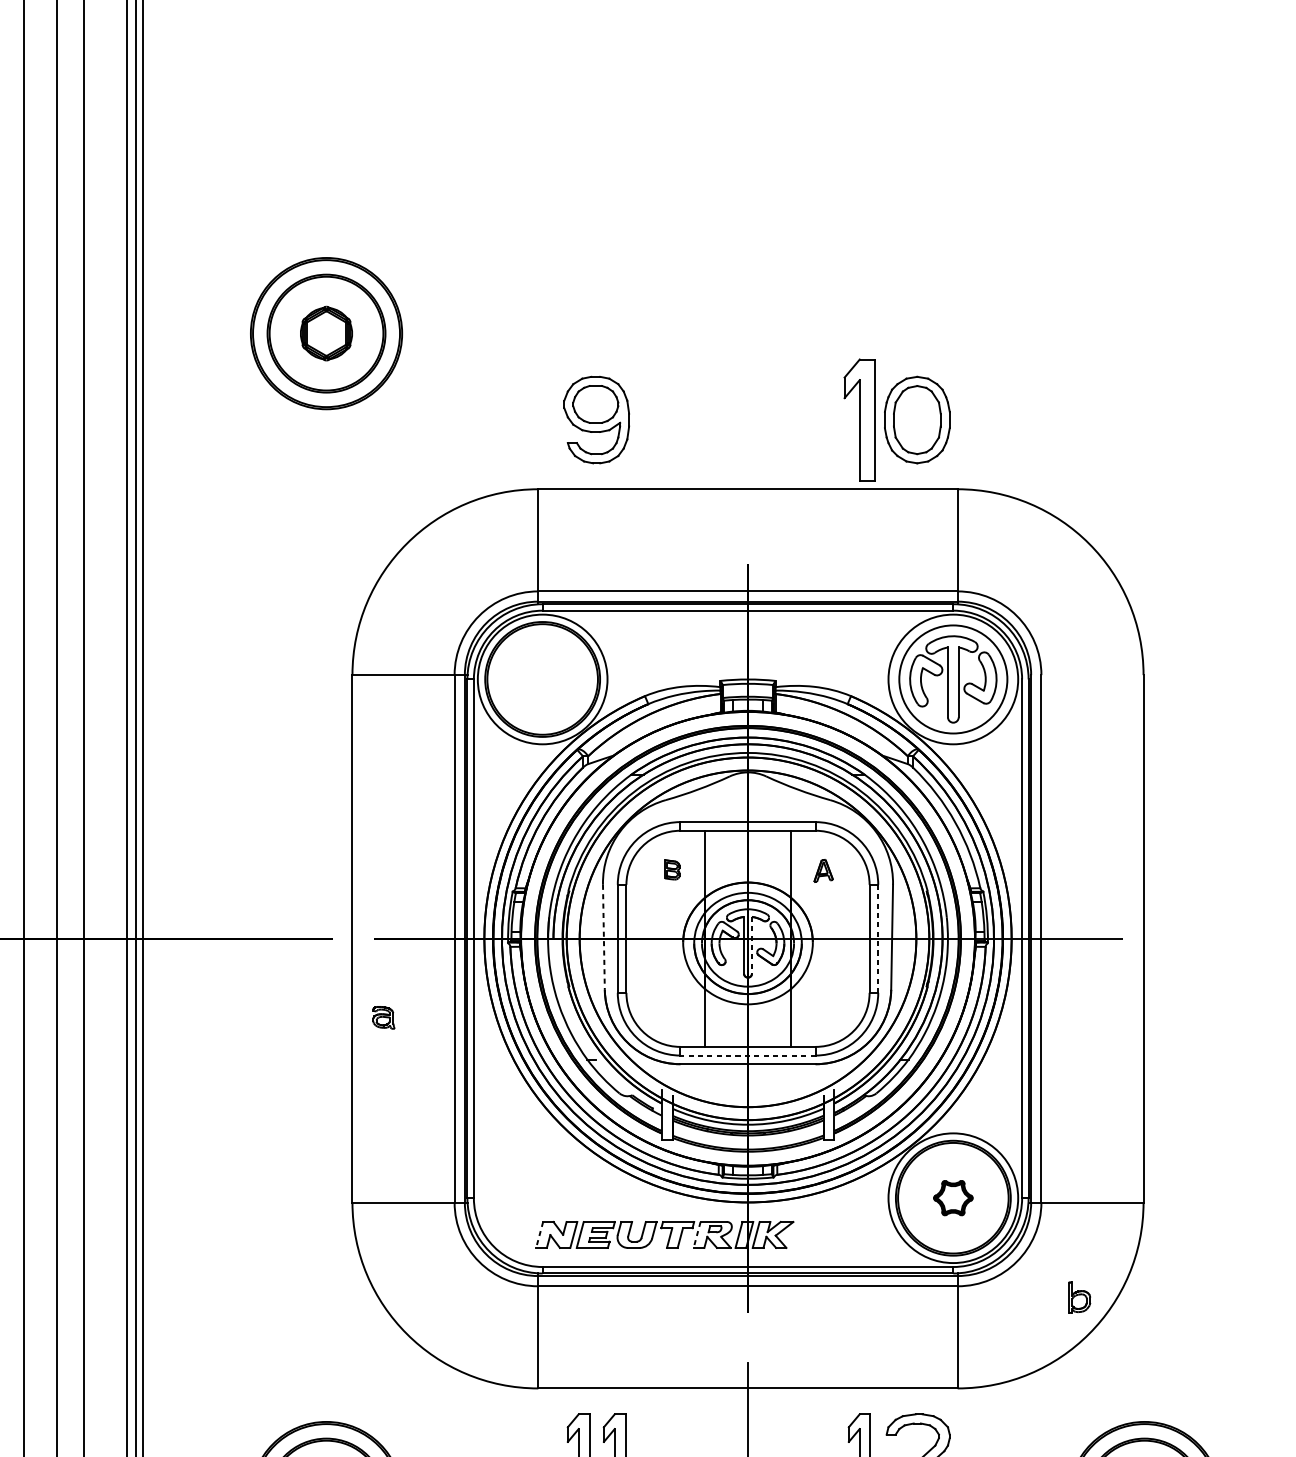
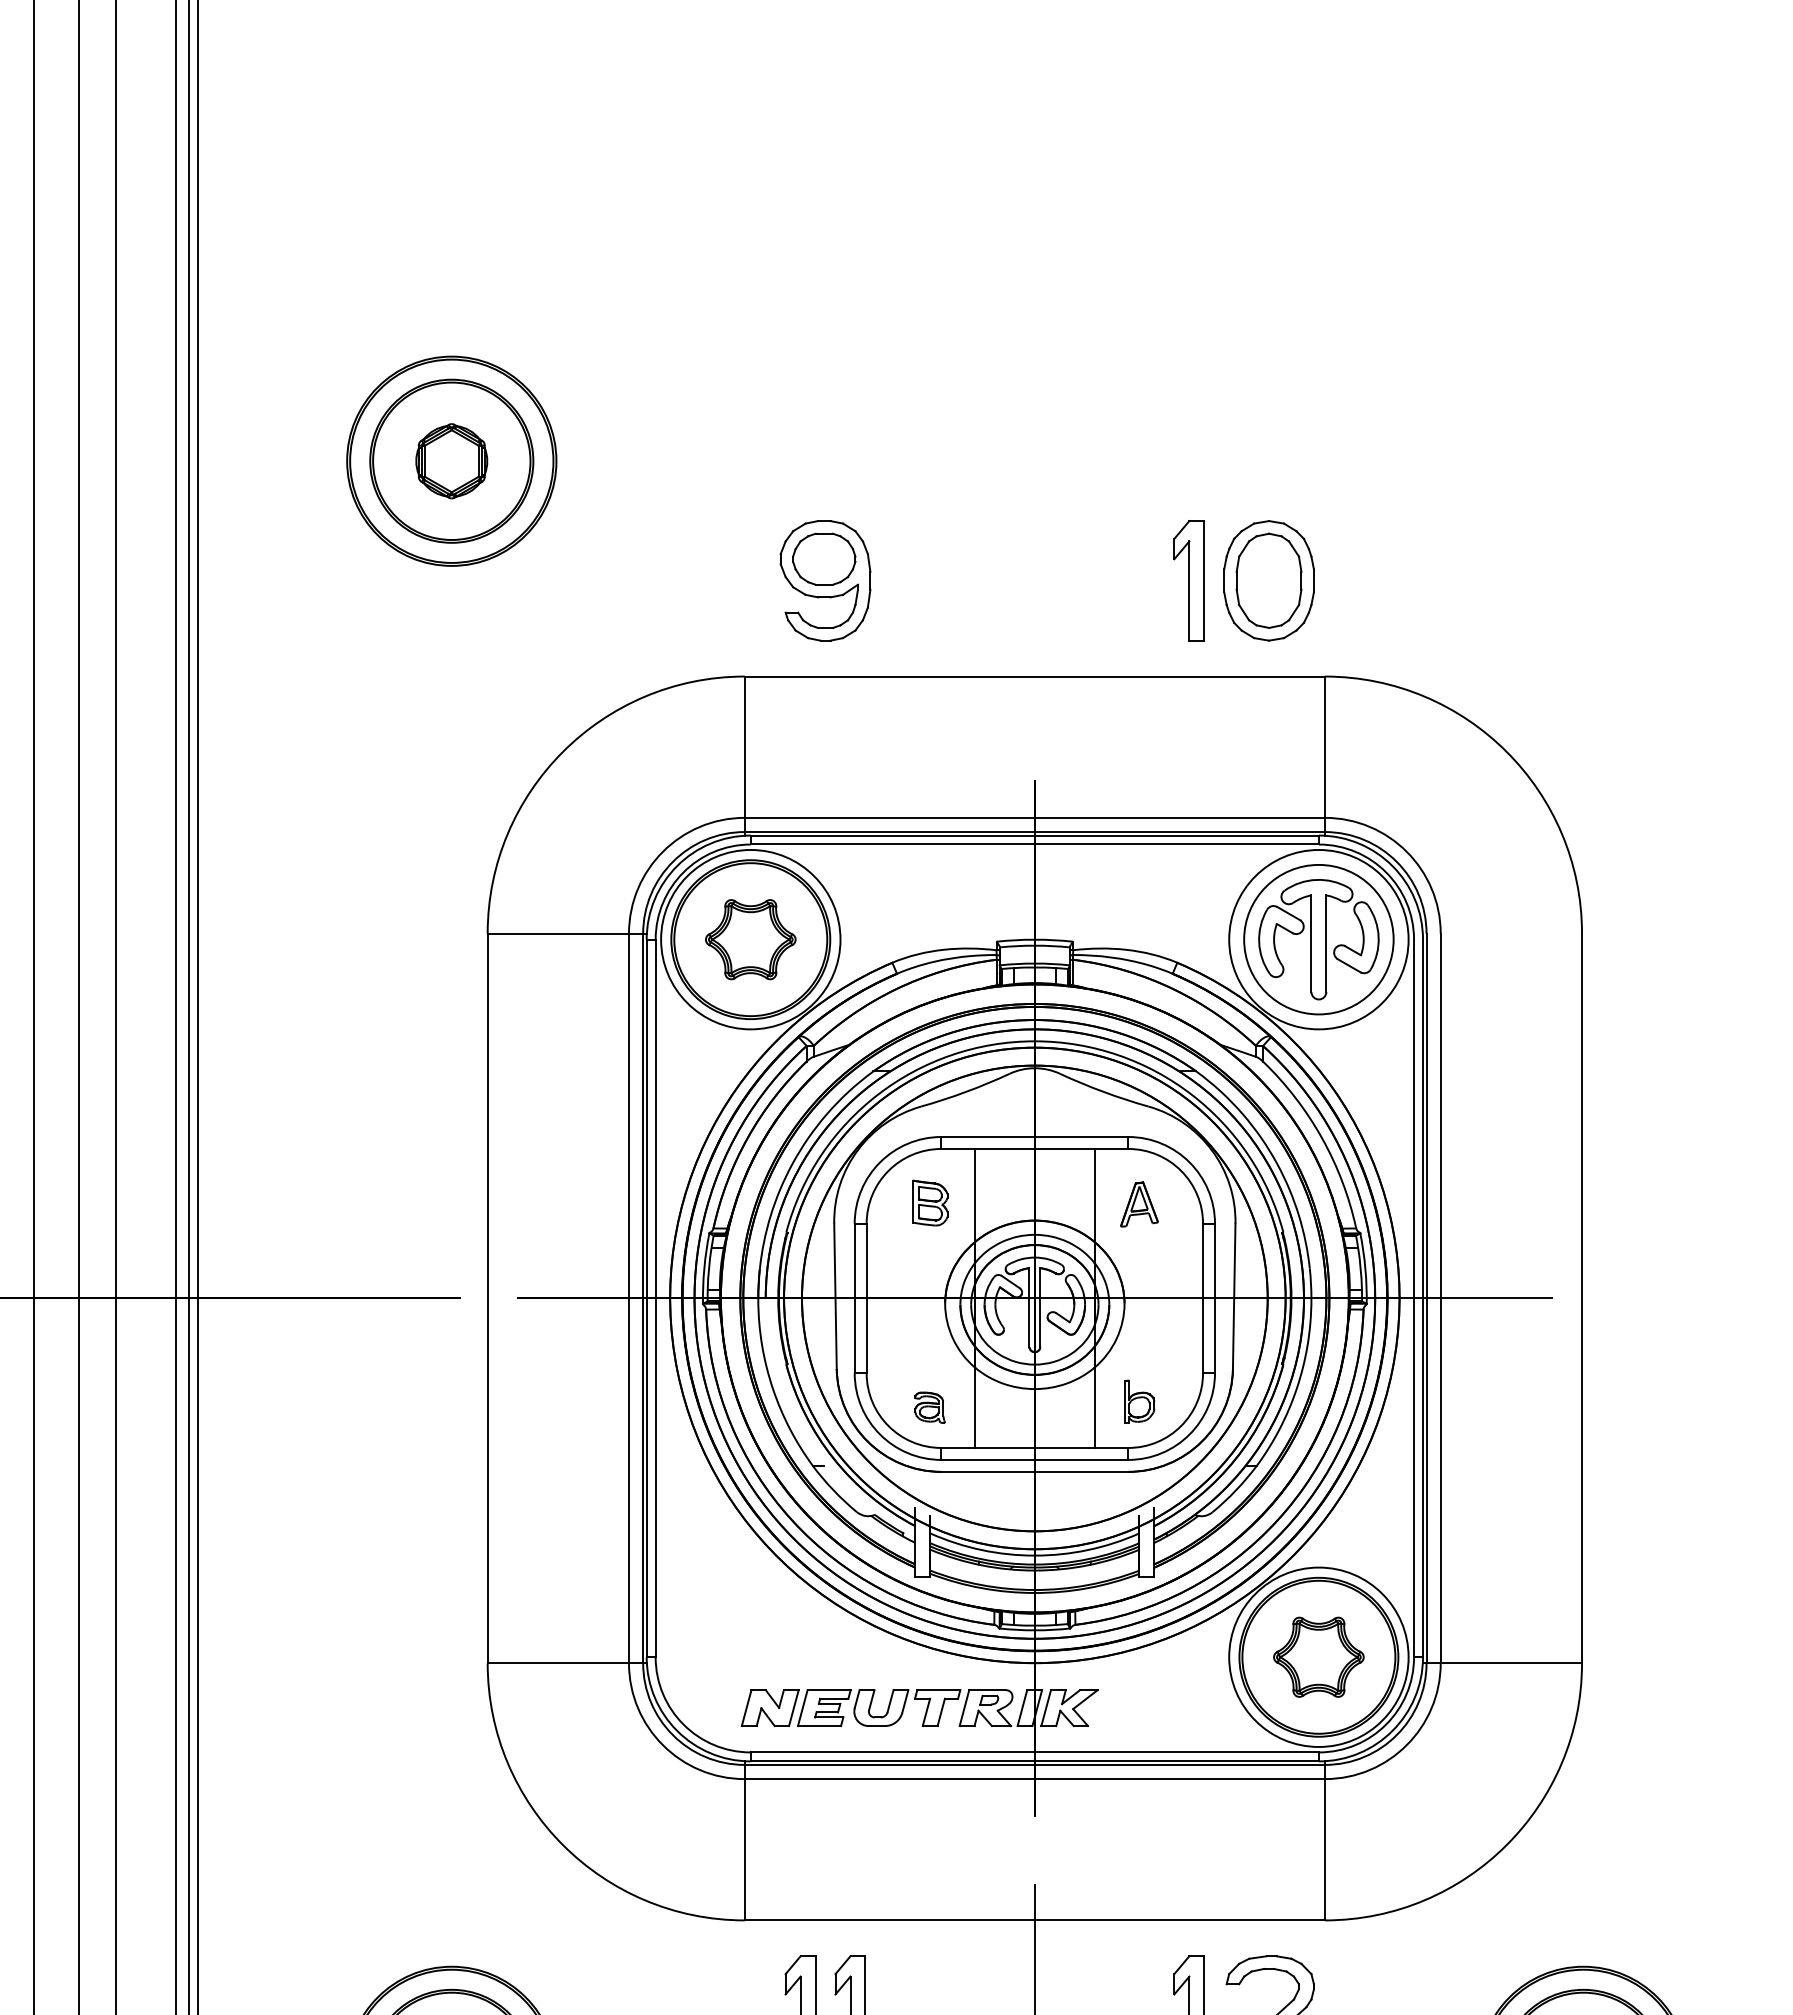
part: (859, 419) -> (1188, 580), size x0.71
part: (542, 679) -> (750, 939), added
part: (672, 869) -> (930, 1202), size x1.67
part: (823, 870) -> (1139, 1204), size x1.43
line: (603, 937) -> (835, 1296), dashed -> solid
line: (878, 938) -> (1215, 1298), dashed -> solid
line: (752, 946) -> (1040, 1308), dashed -> solid
part: (383, 1017) -> (929, 1407), moved
line: (747, 1055) -> (1034, 1459), dashed -> solid
part: (953, 1197) -> (1318, 1656), size x1.67
line: (539, 1235) -> (746, 1708), dashed -> solid
line: (697, 1235) -> (964, 1708), dashed -> solid
part: (1079, 1297) -> (1139, 1401), moved

